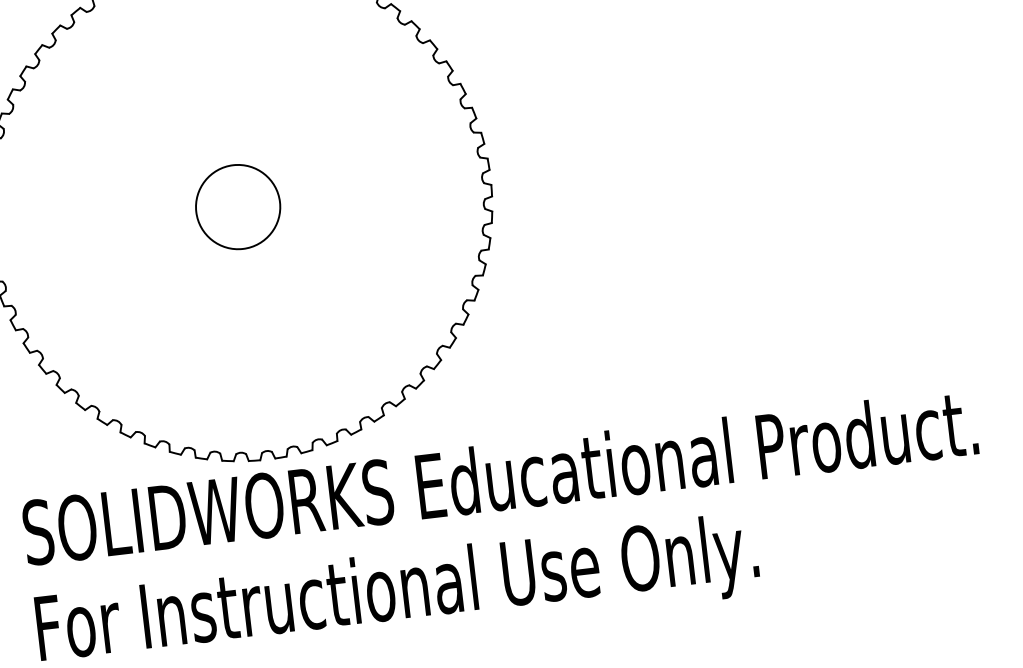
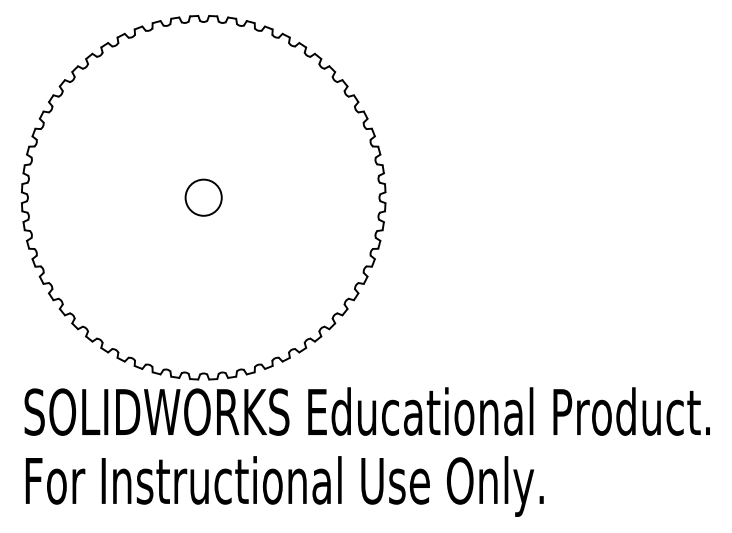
circle: (237, 206) -> (203, 197), size x0.6

